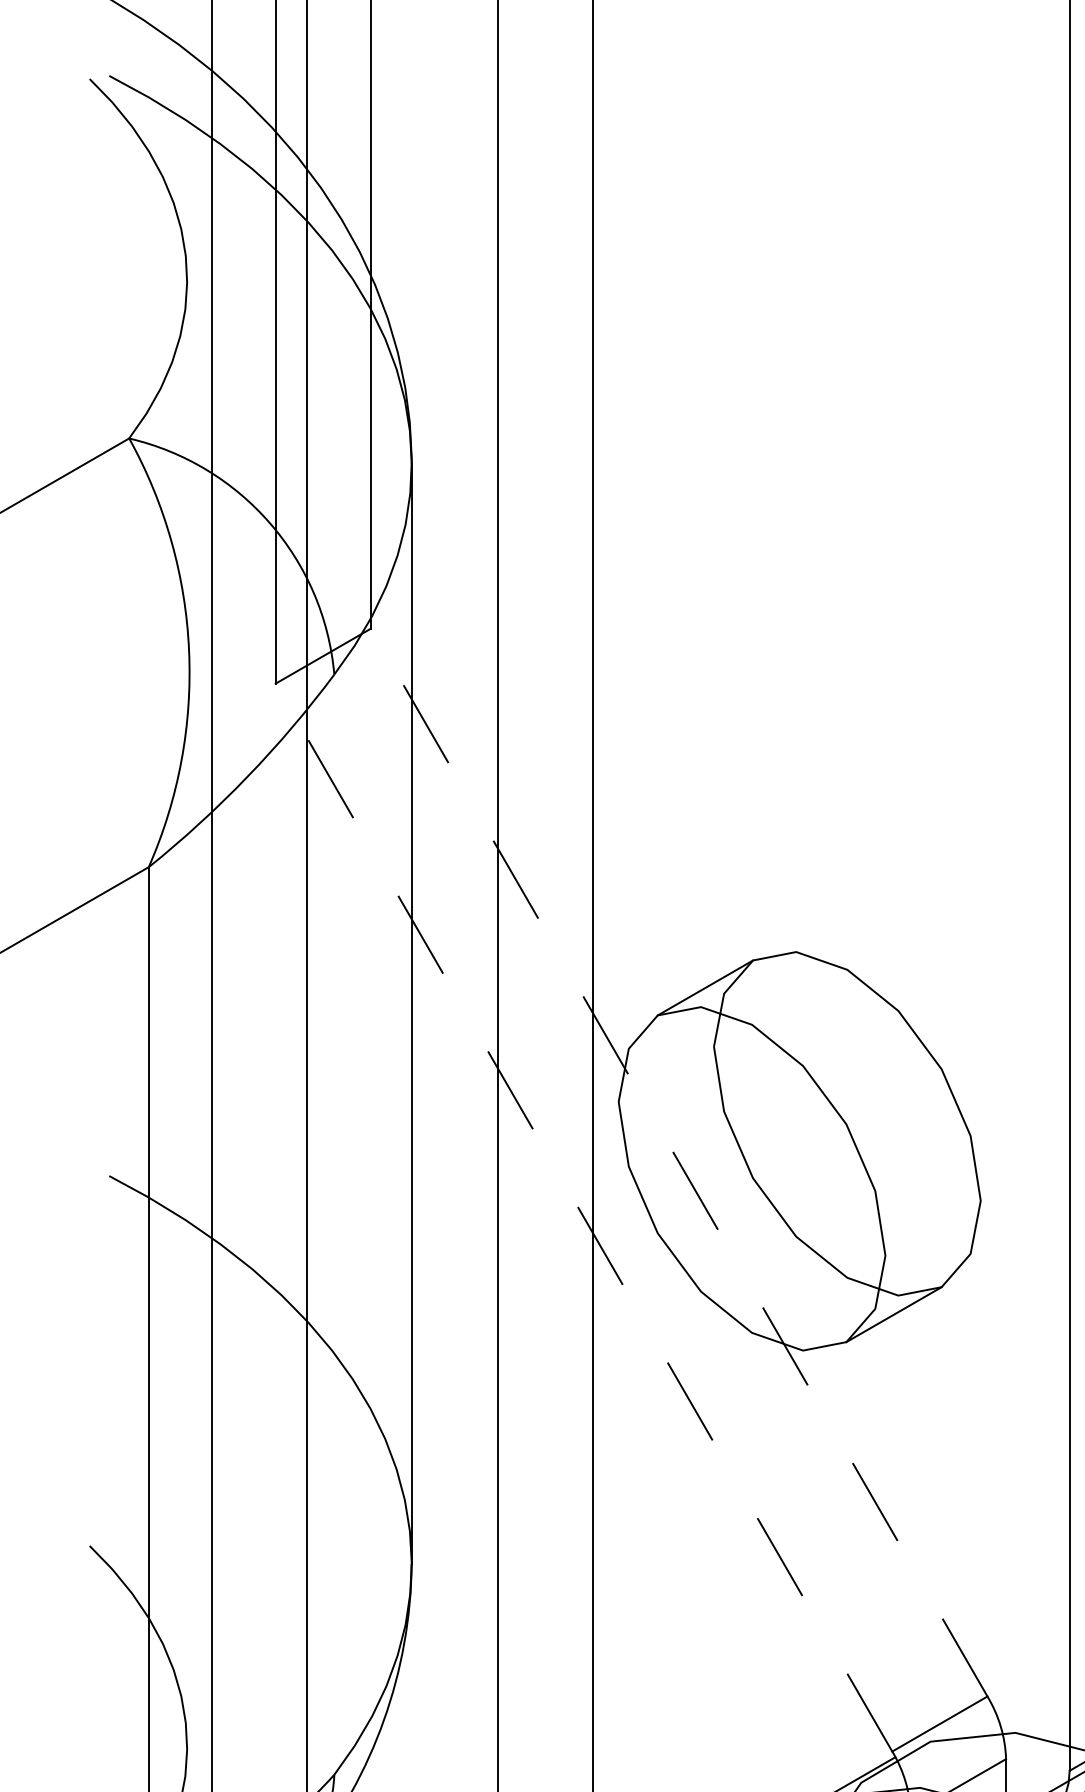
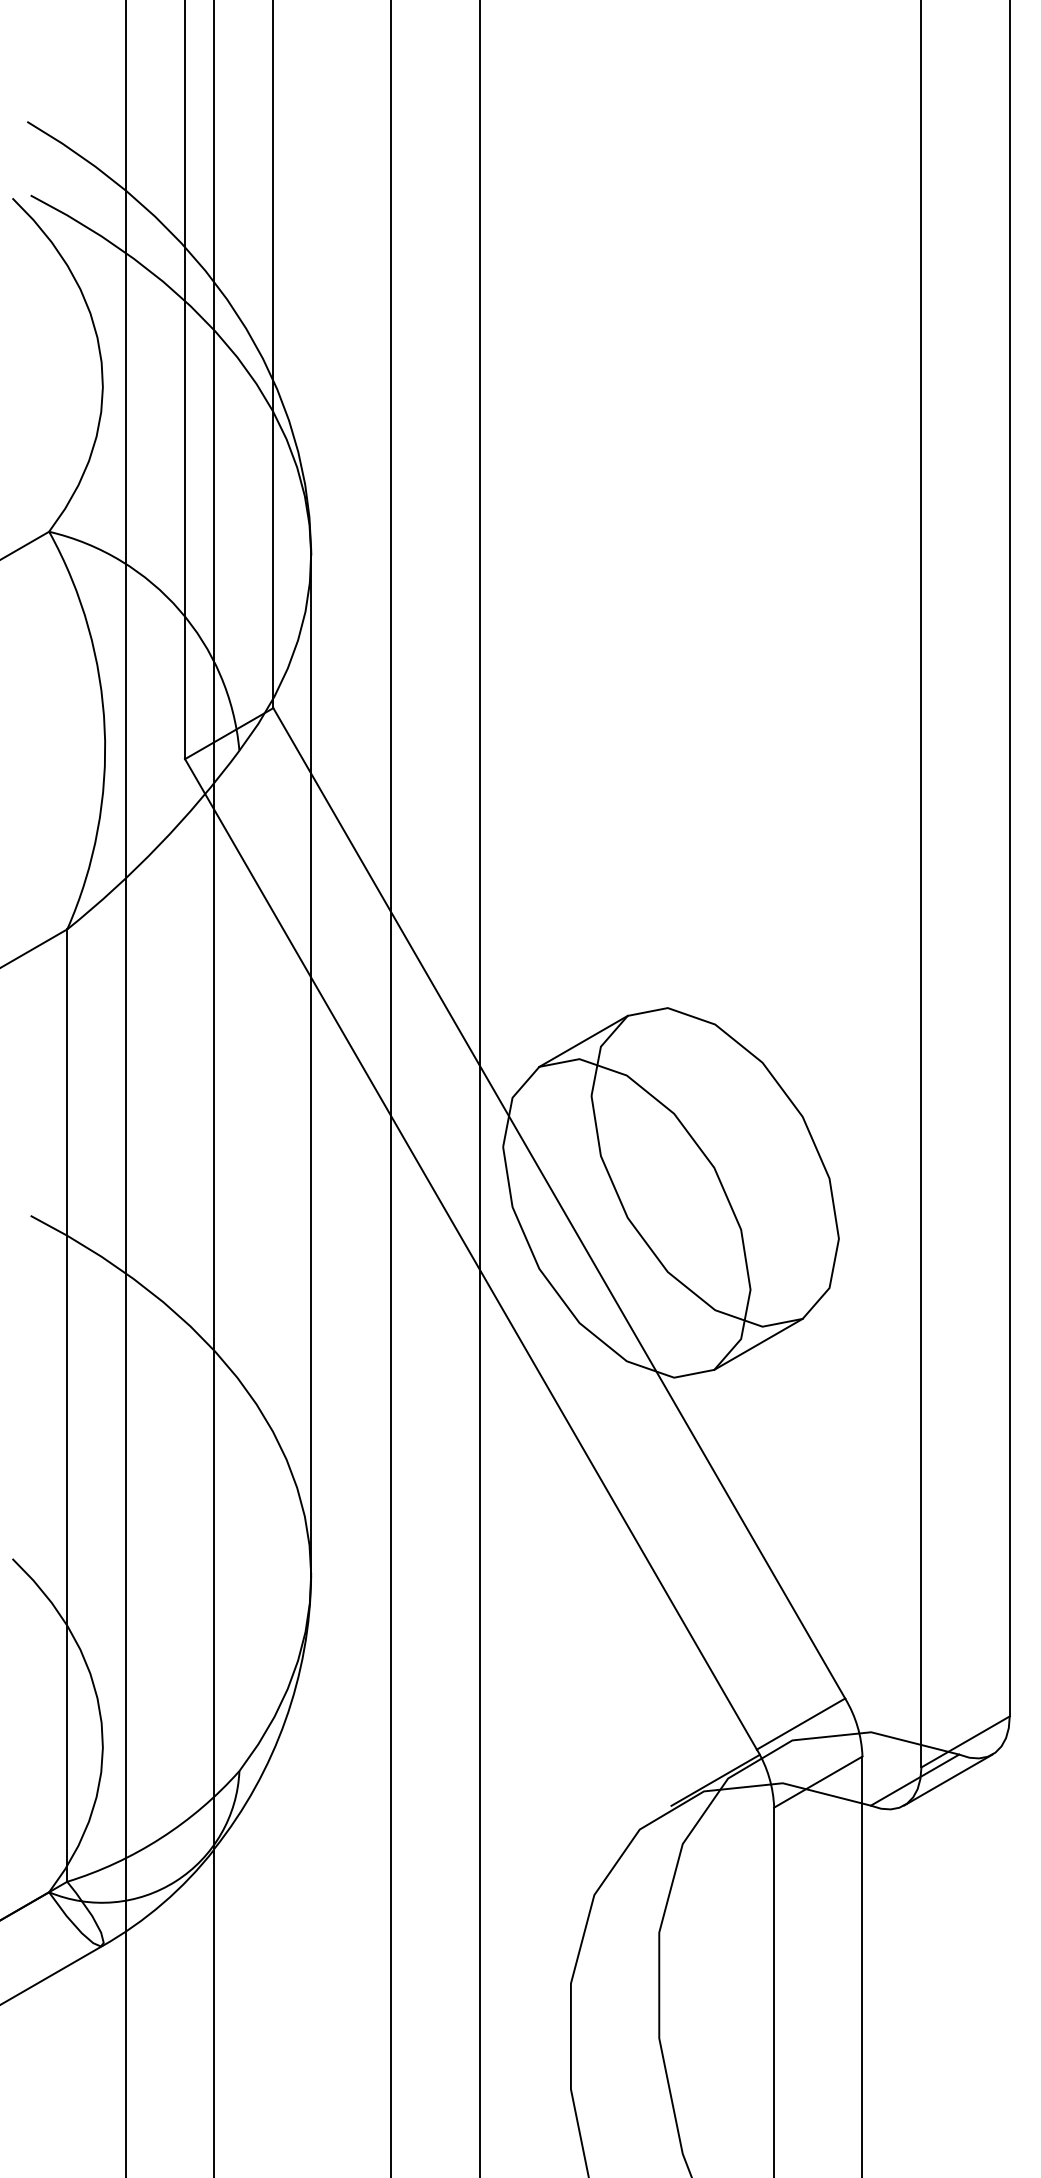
line: (679, 1162) -> (559, 1203), dashed -> solid
line: (583, 1217) -> (470, 1254), dashed -> solid

